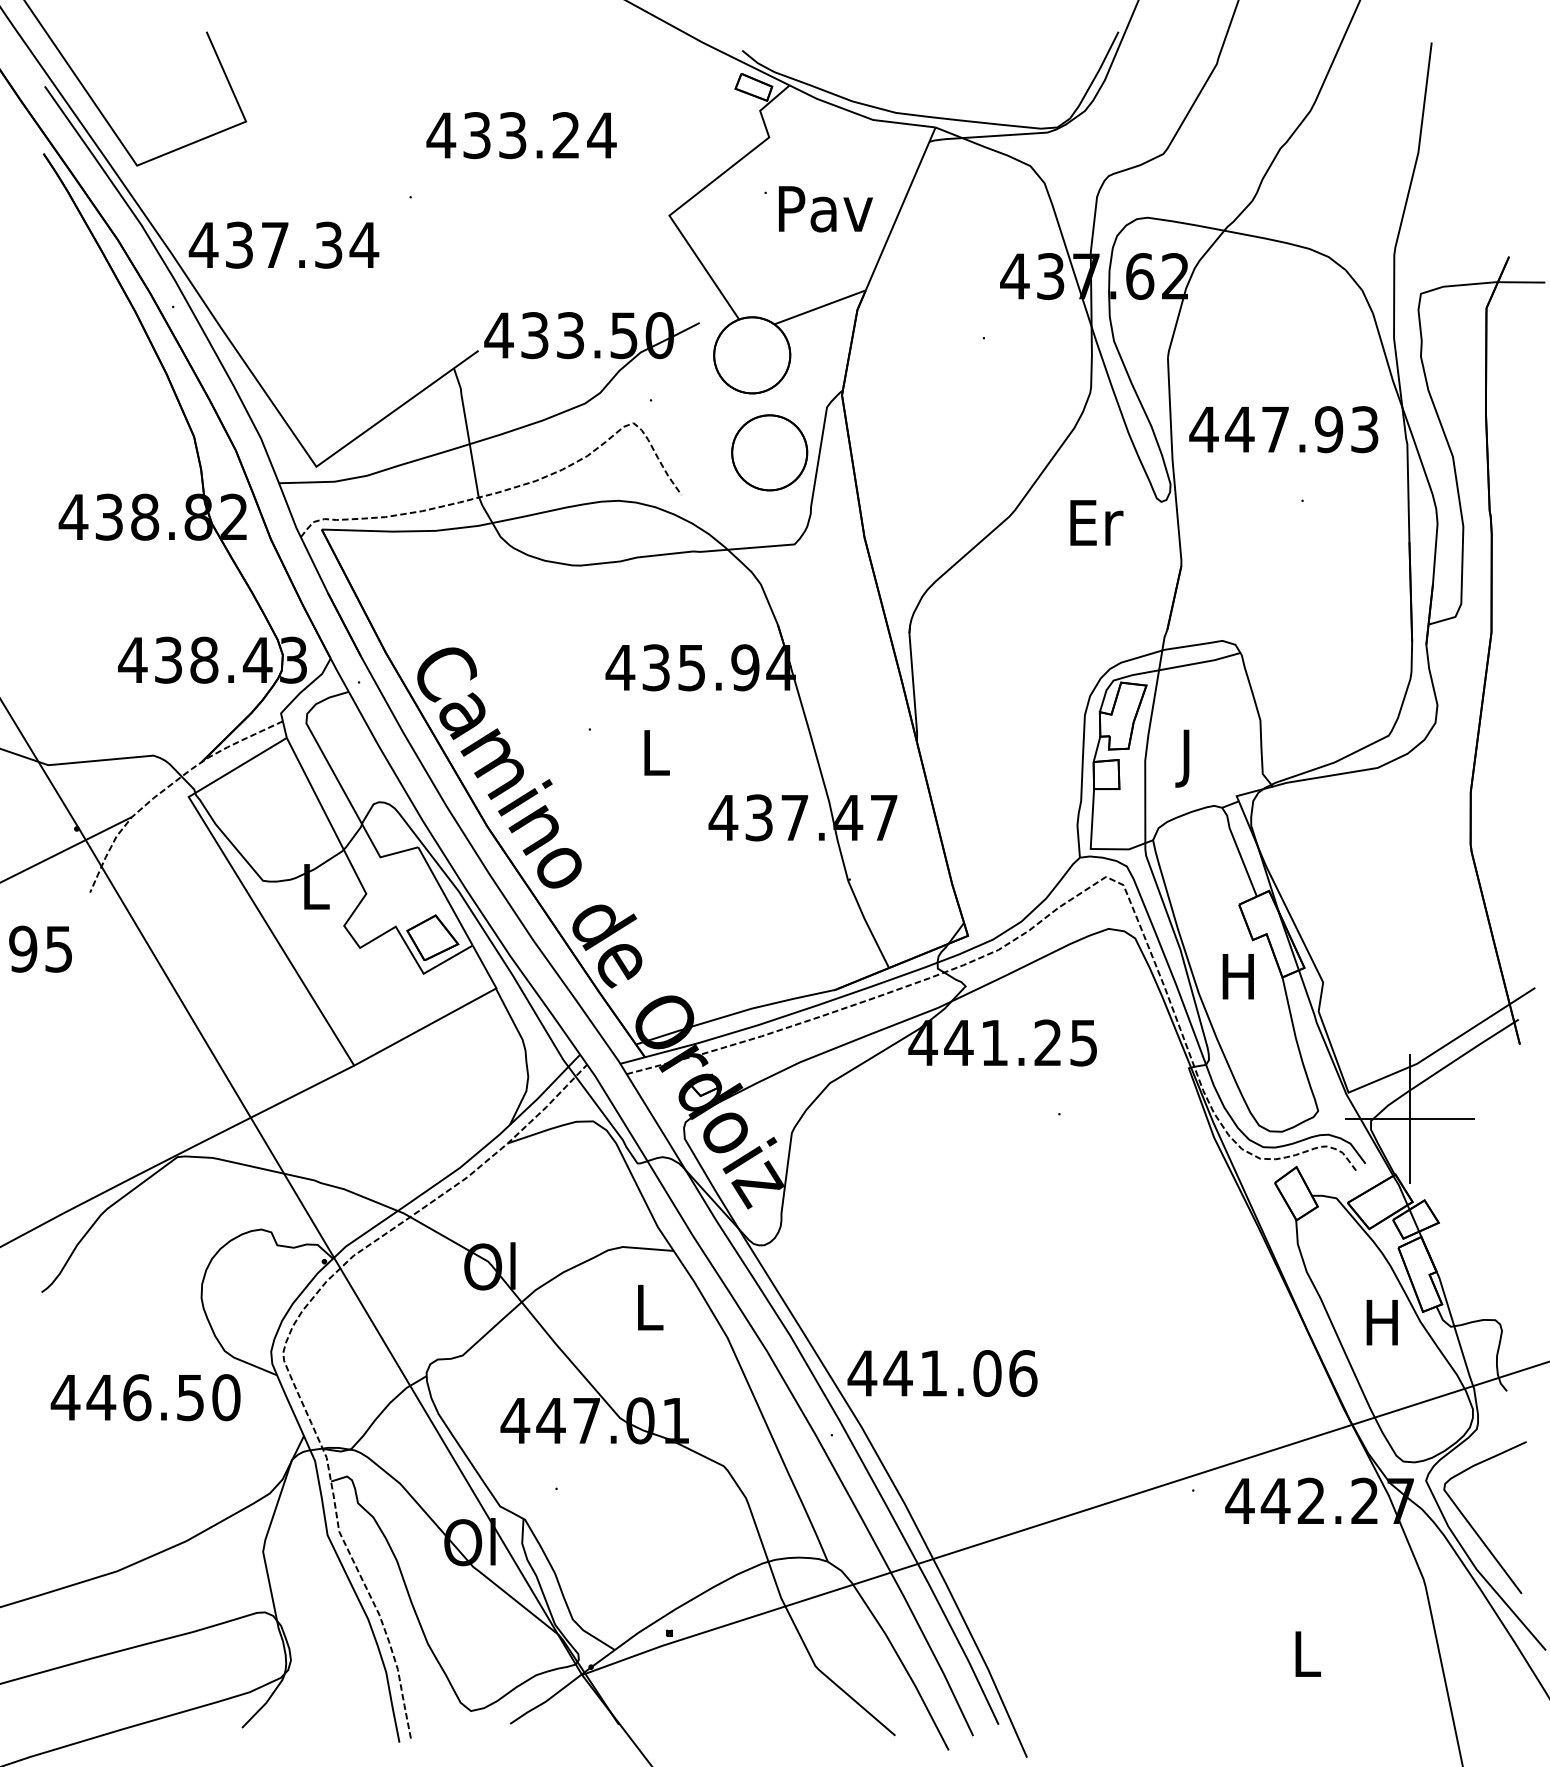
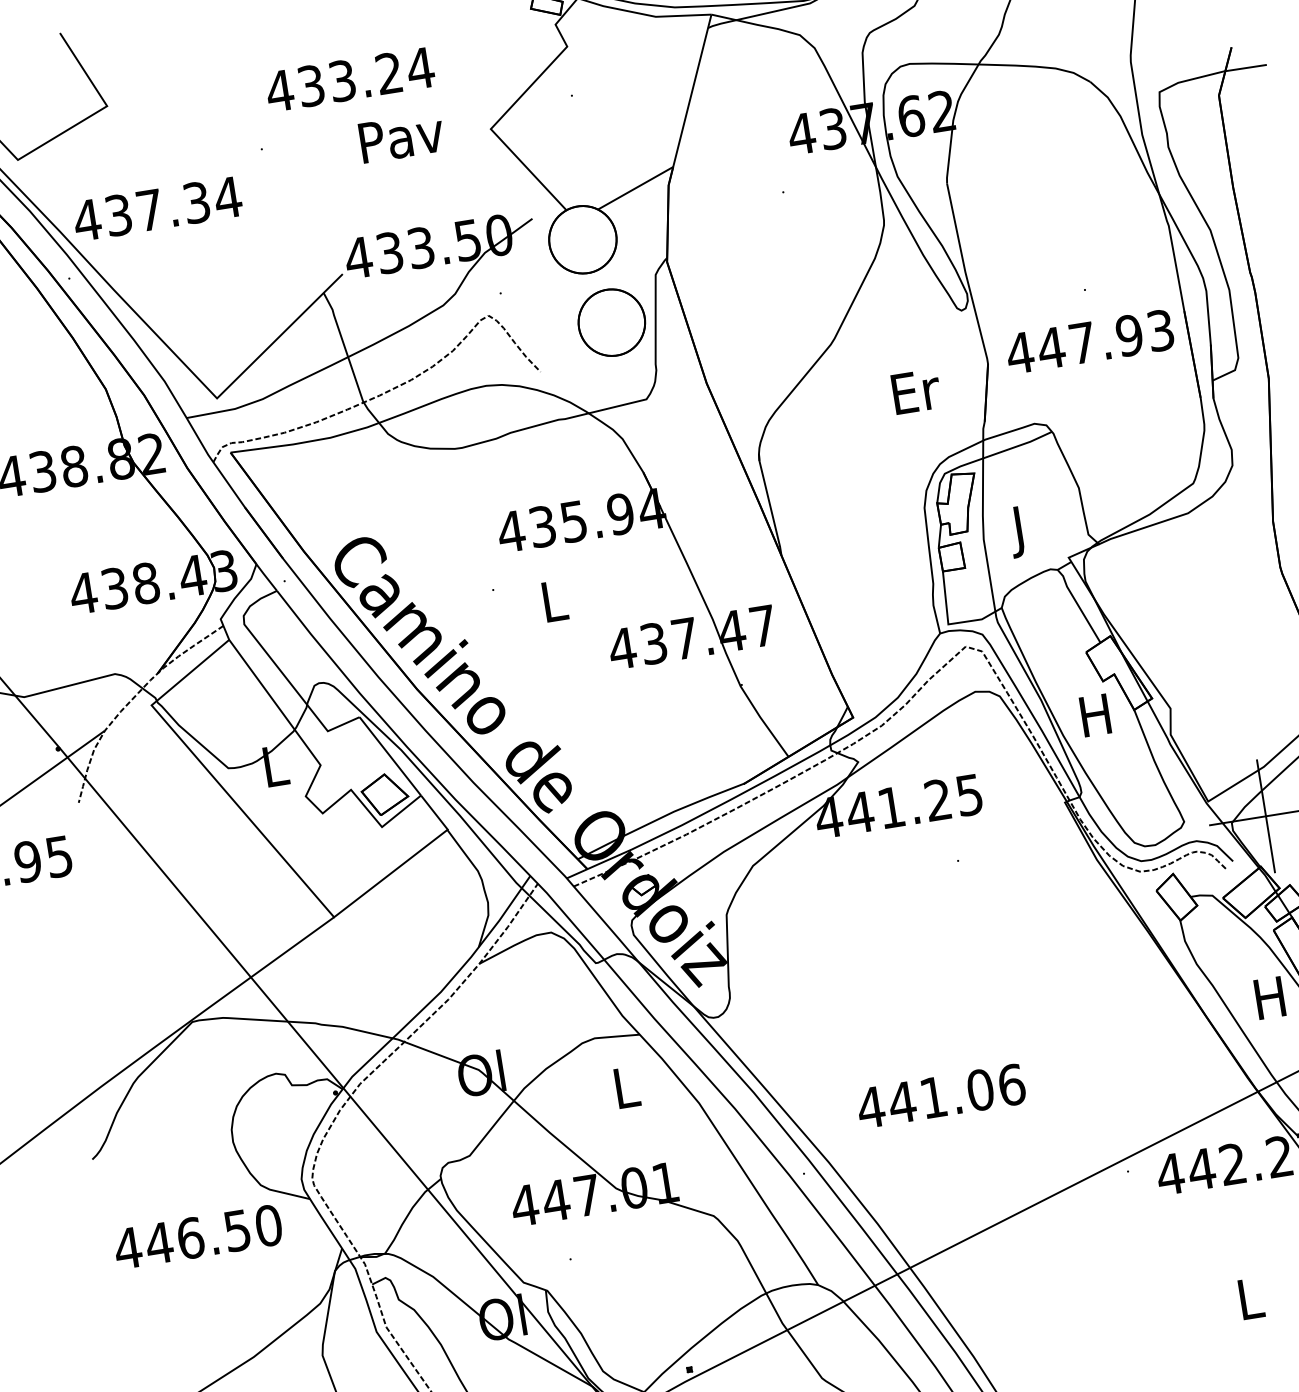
text: (825, 209) -> (401, 137), moved
text: (1283, 429) -> (1089, 341), moved
text: (1096, 522) -> (916, 391), moved
text: (942, 1373) -> (941, 1096), moved

